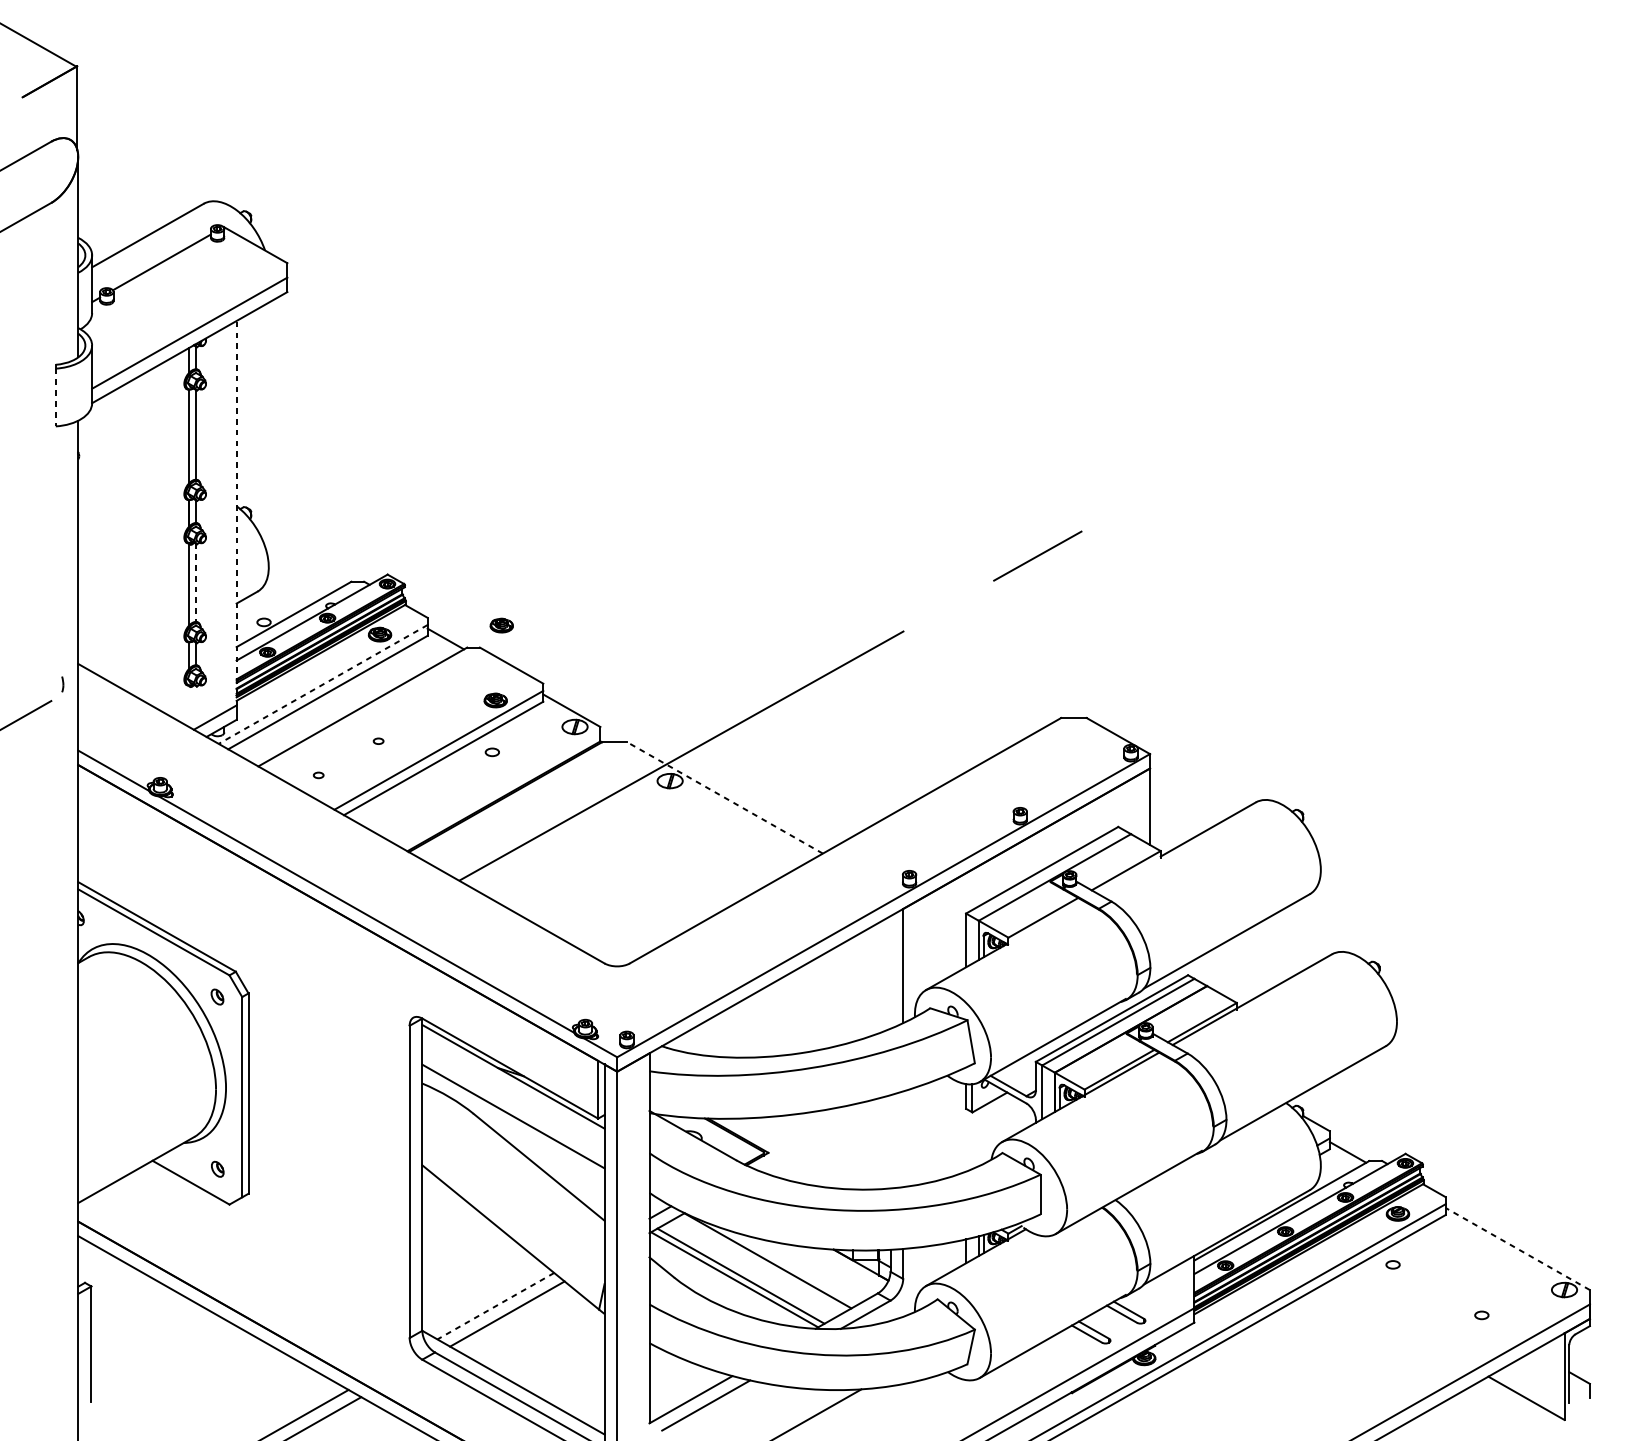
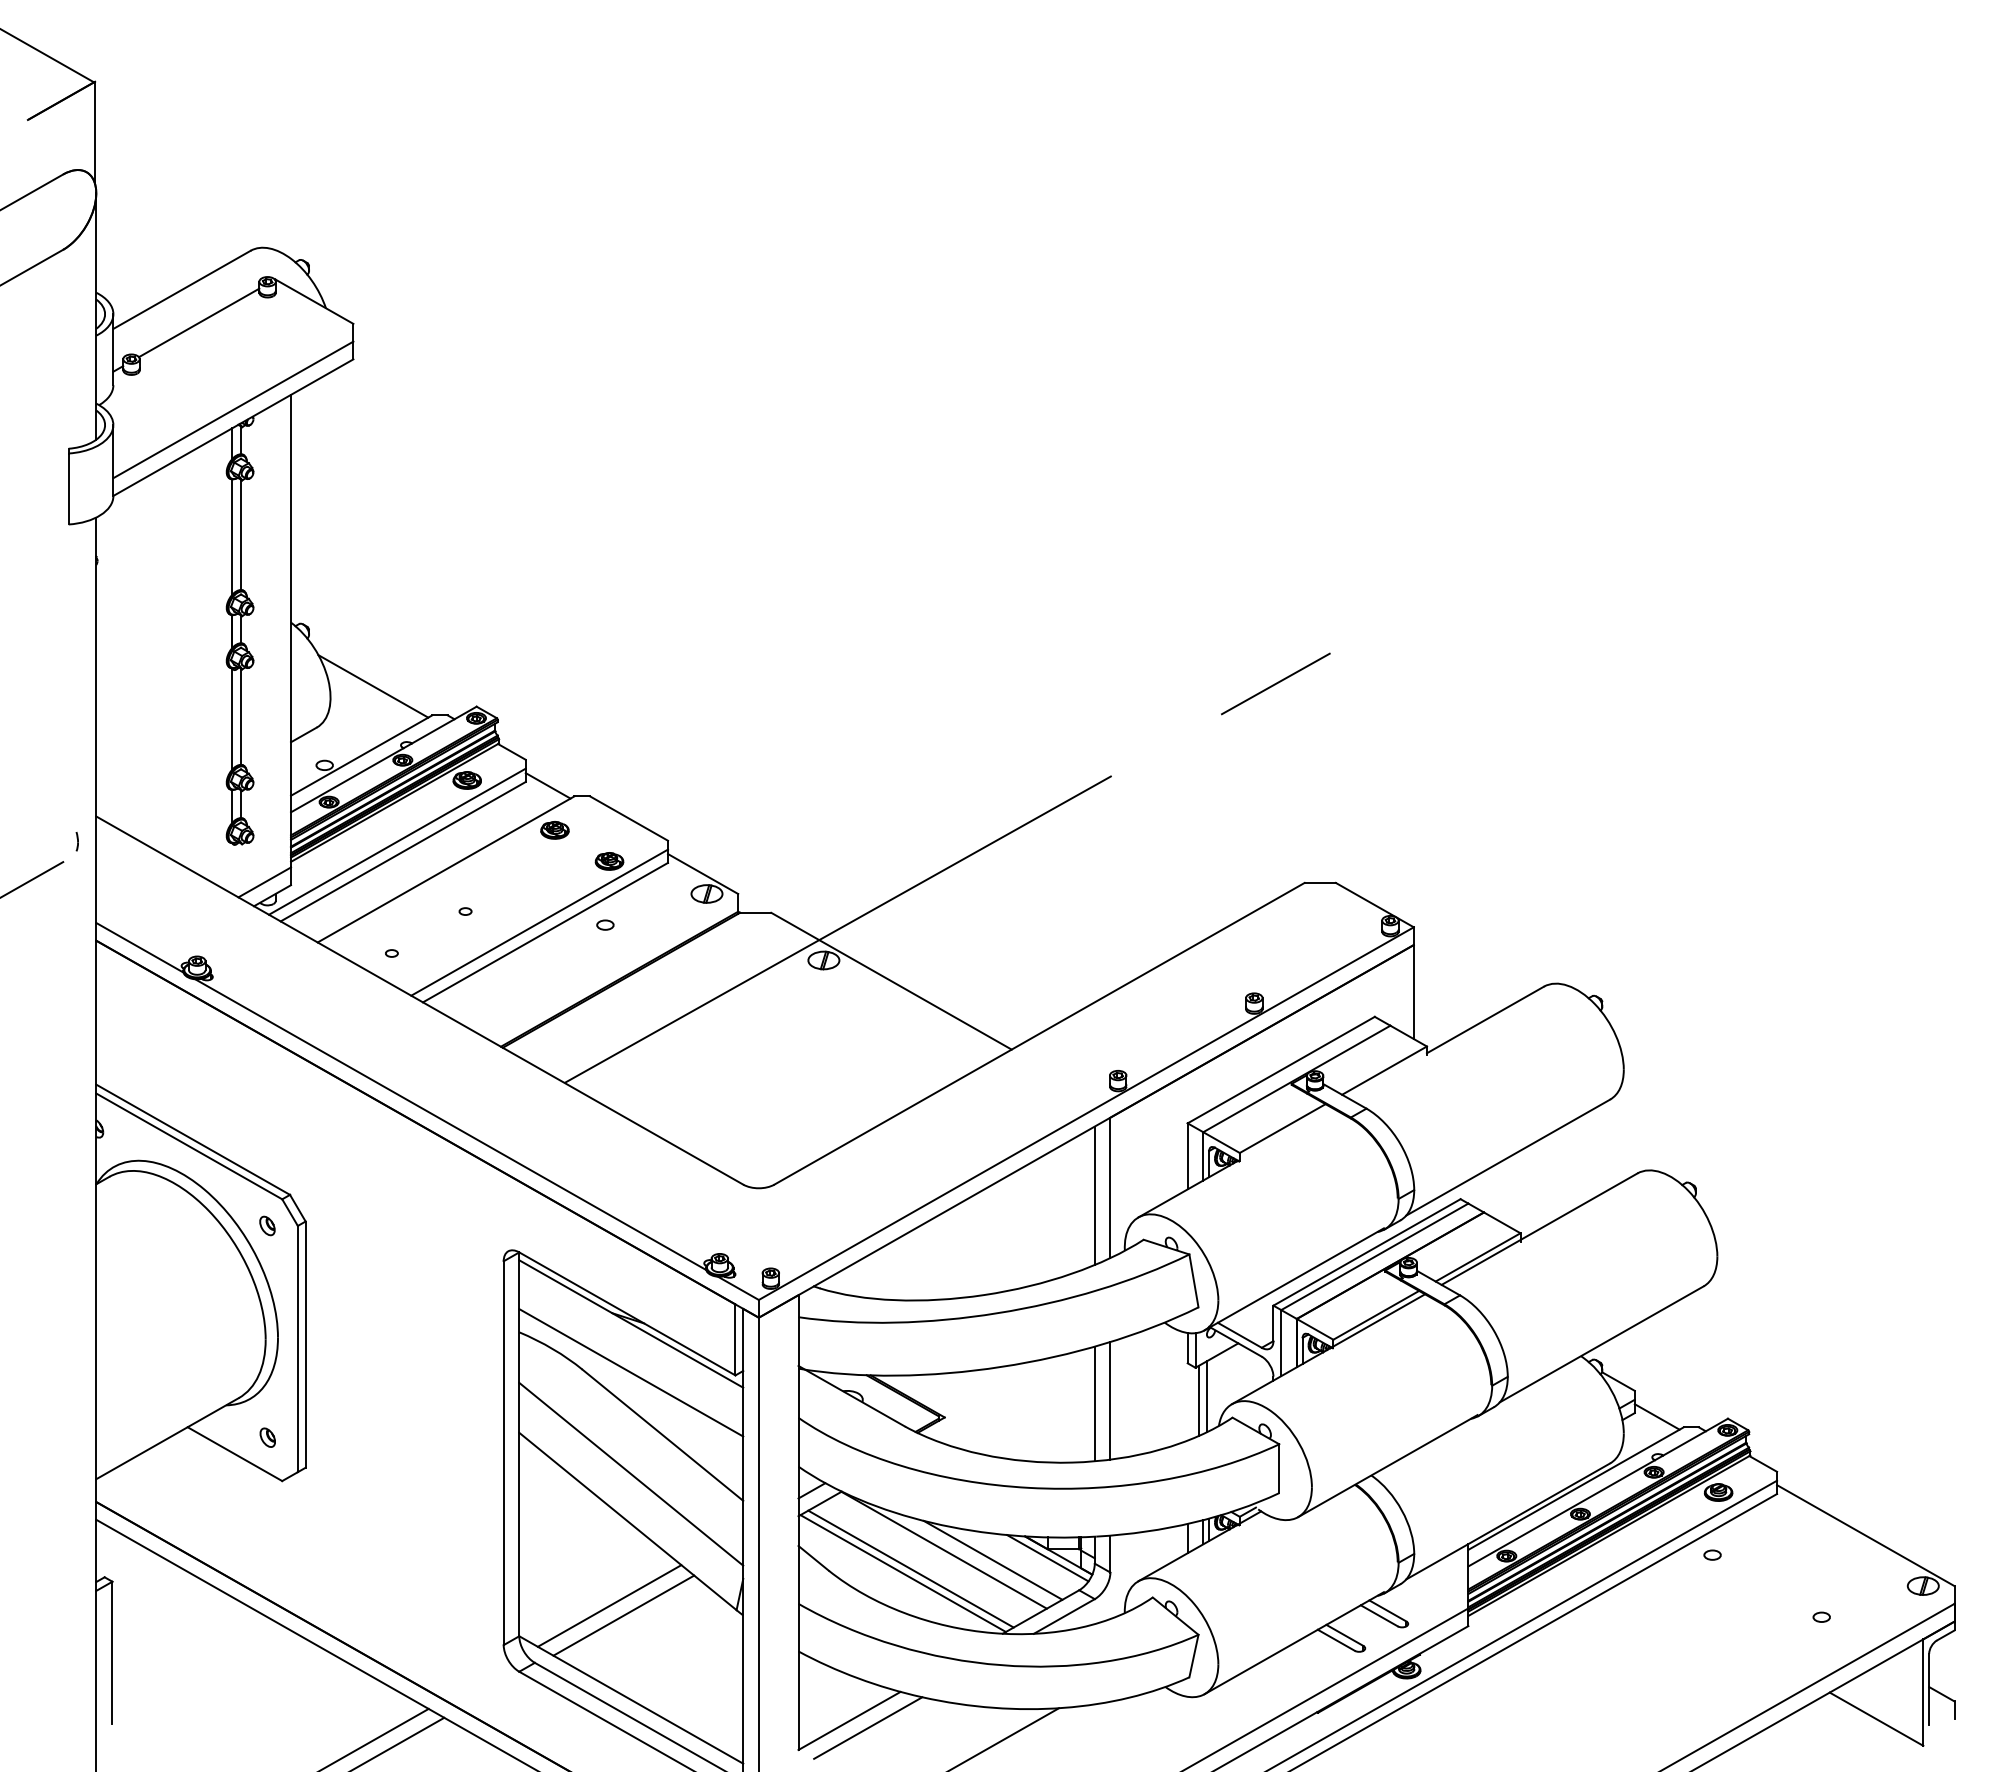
line: (55, 397) -> (68, 489), dashed -> solid
line: (237, 512) -> (291, 630), dashed -> solid
line: (303, 558) -> (373, 686), added
line: (195, 583) -> (240, 717), dashed -> solid
part: (501, 625) -> (554, 830), moved
line: (323, 684) -> (397, 841), dashed -> solid
line: (725, 797) -> (891, 980), dashed -> solid
line: (890, 972) -> (1094, 1195), added
line: (982, 1135) -> (1207, 1396), added
line: (903, 1139) -> (1110, 1400), added
line: (975, 1139) -> (1199, 1400), added
line: (890, 1141) -> (1094, 1403), added
line: (513, 1198) -> (631, 1473), added
line: (1517, 1248) -> (1865, 1535), dashed -> solid
line: (852, 1267) -> (1047, 1558), added
line: (807, 1268) -> (992, 1559), added
line: (495, 1305) -> (609, 1605), dashed -> solid

